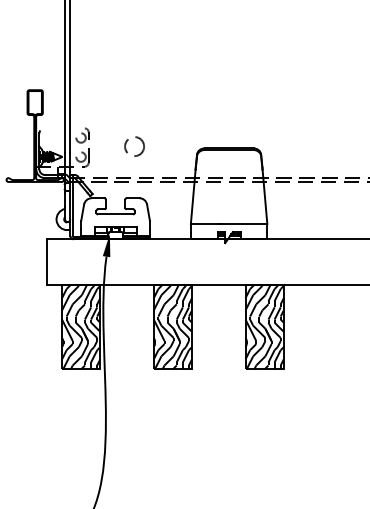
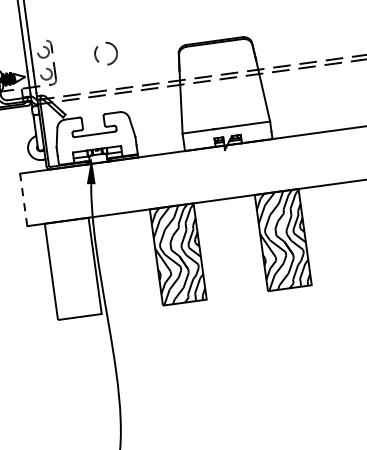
line: (46, 262) -> (23, 200), solid -> dashed
hatch: (81, 327) -> (73, 269), removed

